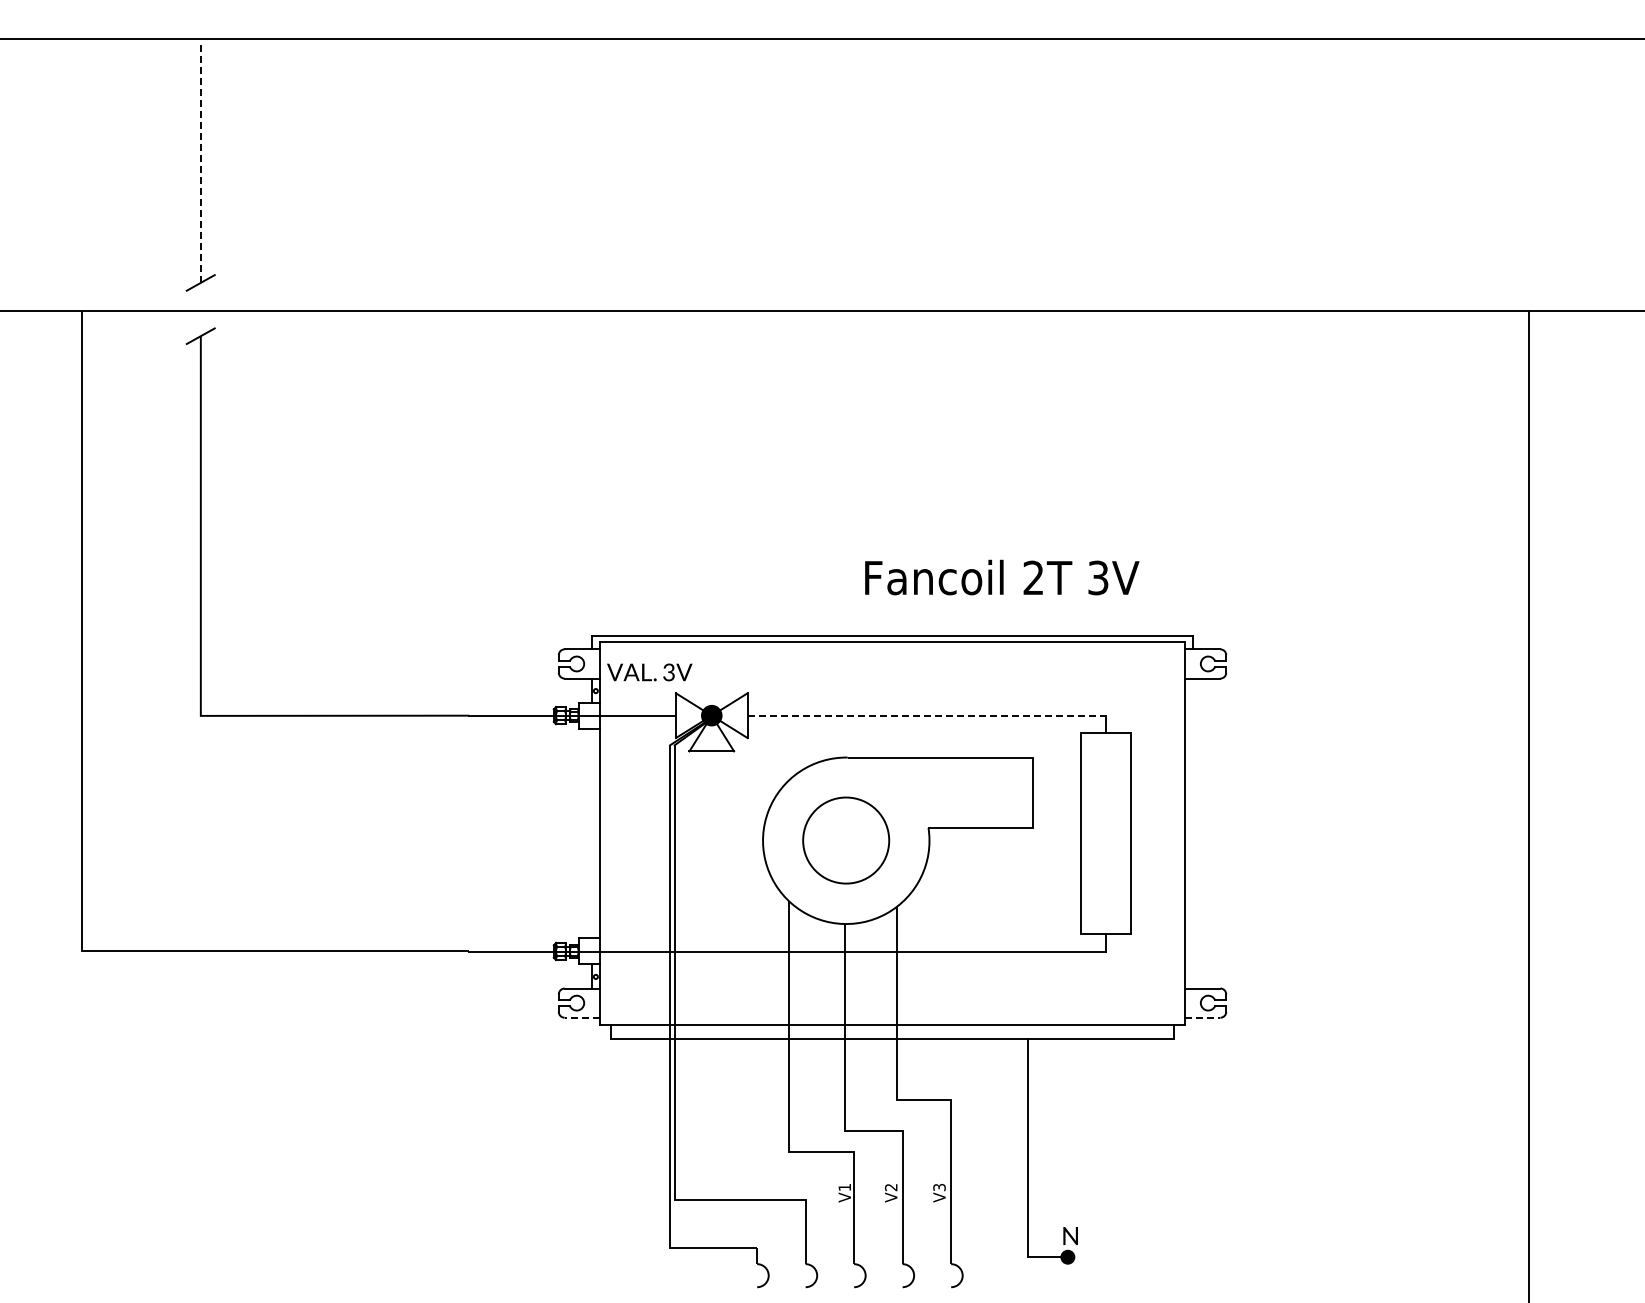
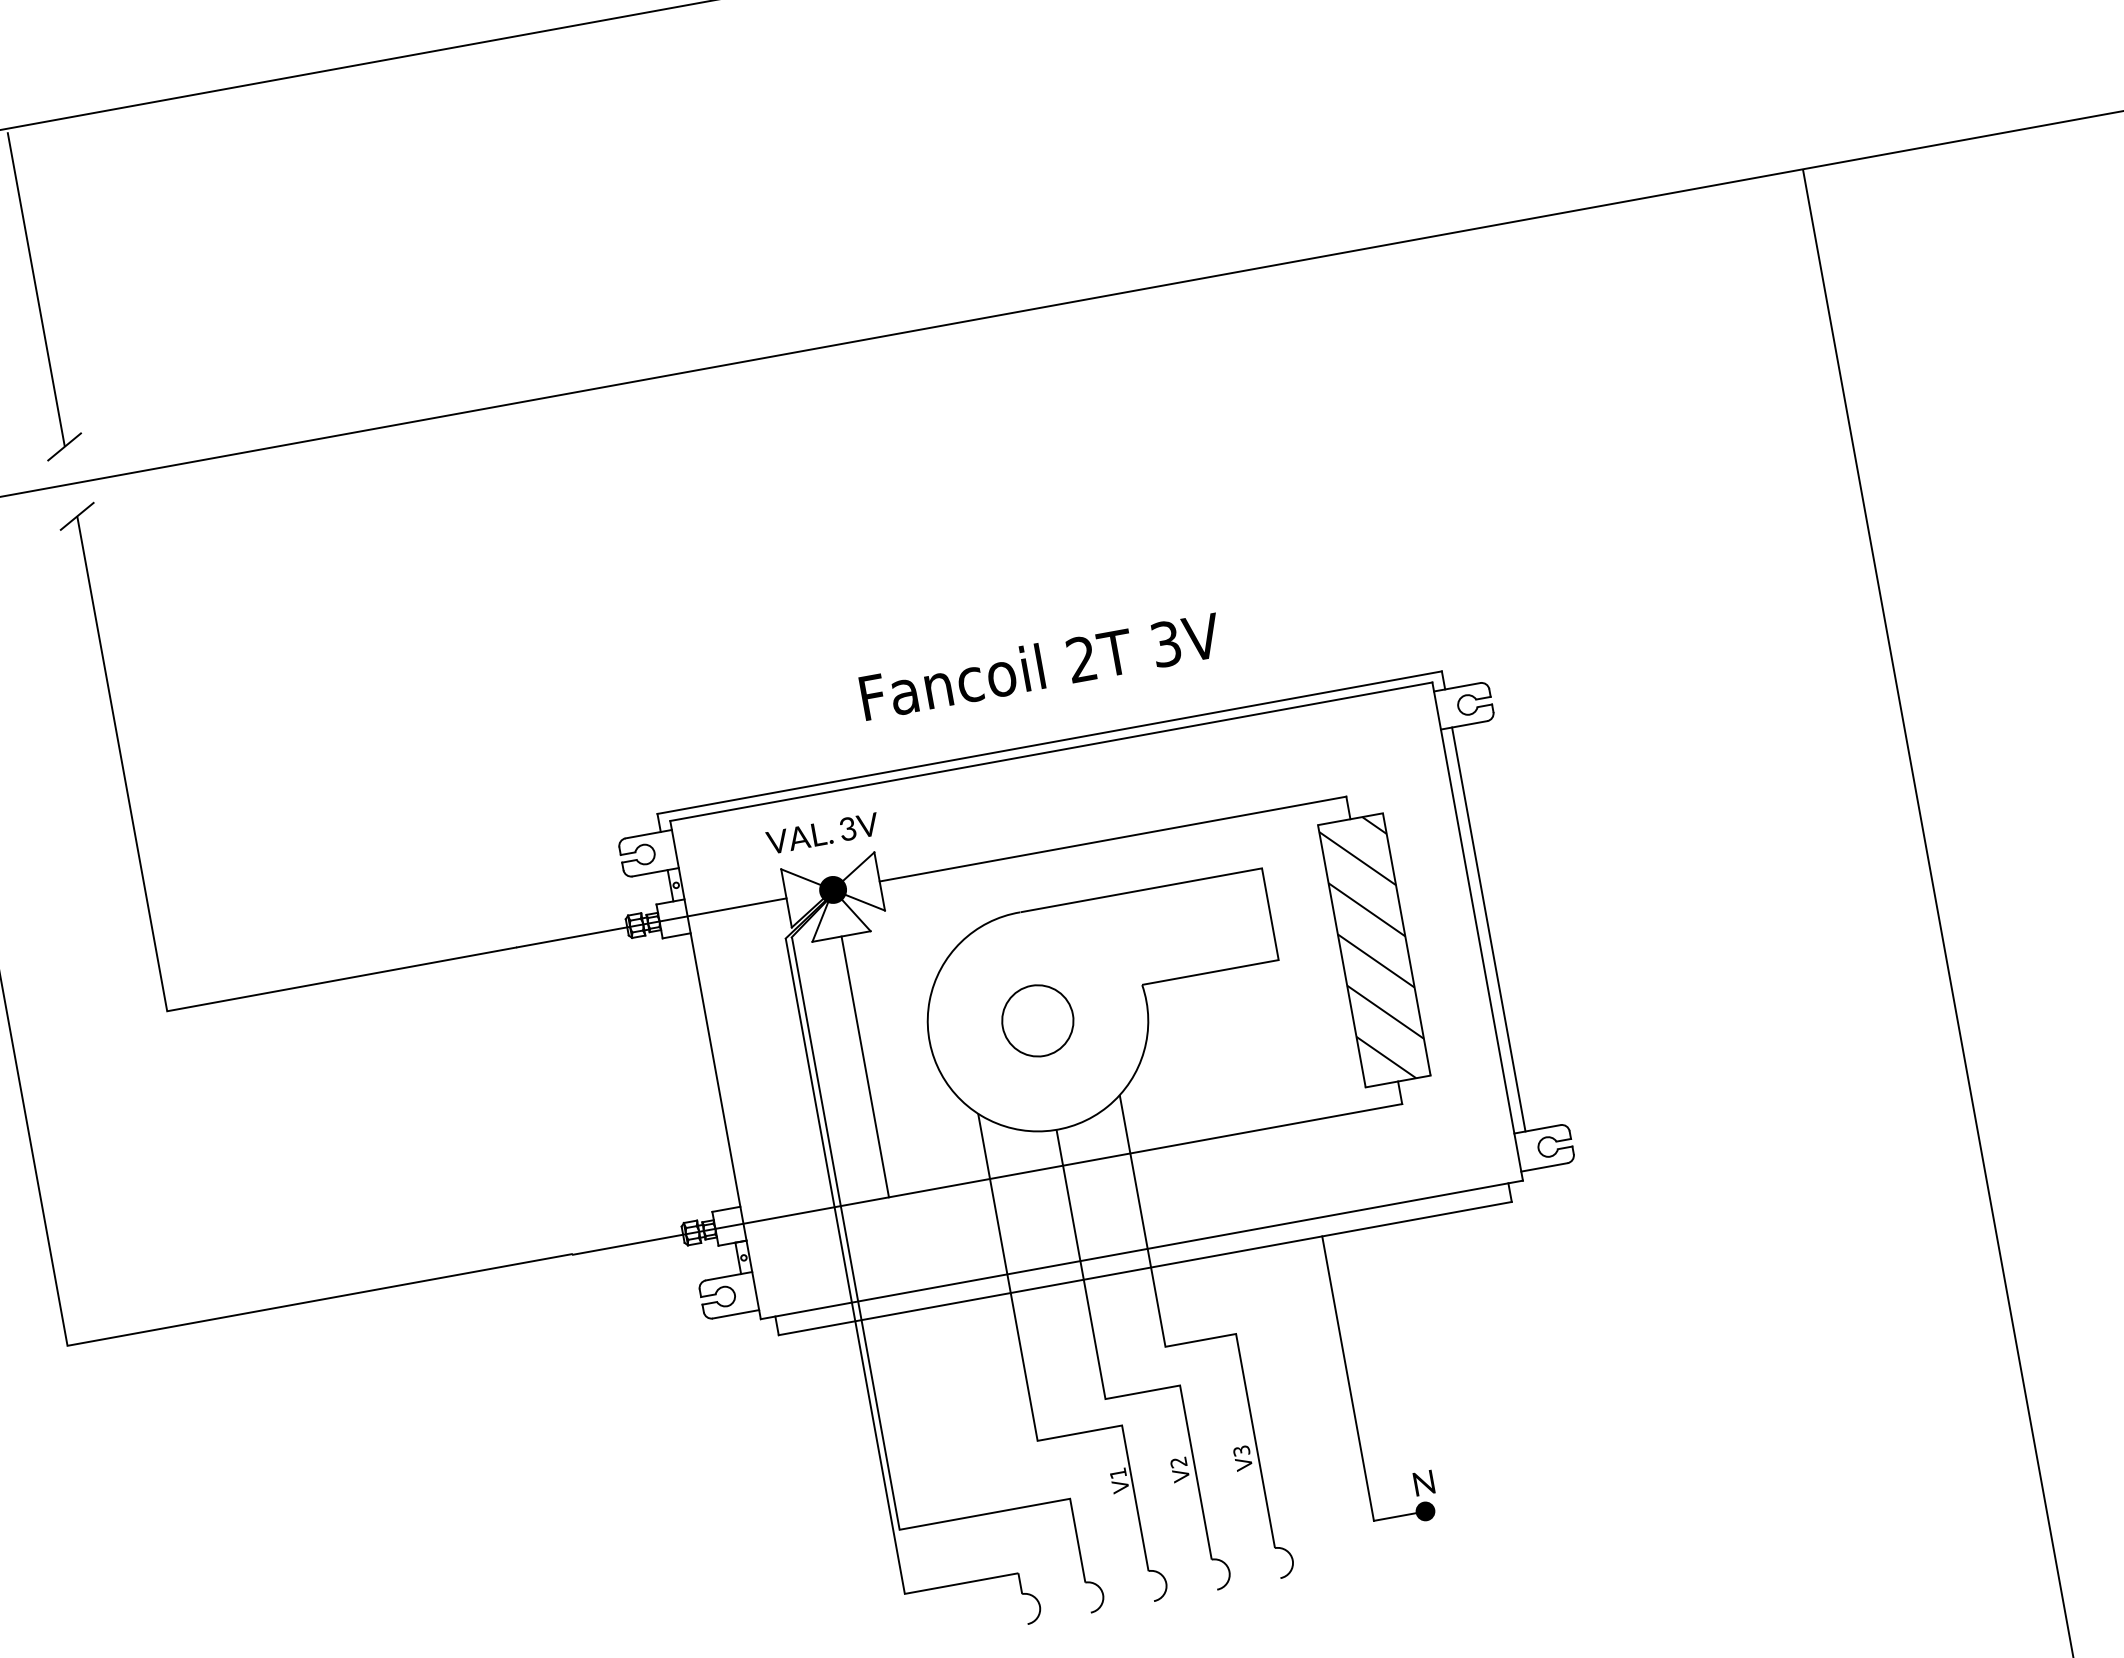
line: (200, 162) -> (35, 290), dashed -> solid
text: (1002, 577) -> (1041, 666), moved
text: (649, 672) -> (822, 833), moved
line: (927, 715) -> (1114, 838), dashed -> solid
hatch: (1105, 833) -> (1374, 950), added
line: (1193, 833) -> (1488, 929), added
circle: (846, 840) -> (1038, 1020), size x0.62
line: (711, 851) -> (864, 1067), added
line: (582, 1017) -> (736, 1313), dashed -> solid
line: (1202, 1017) -> (1544, 1167), dashed -> solid

